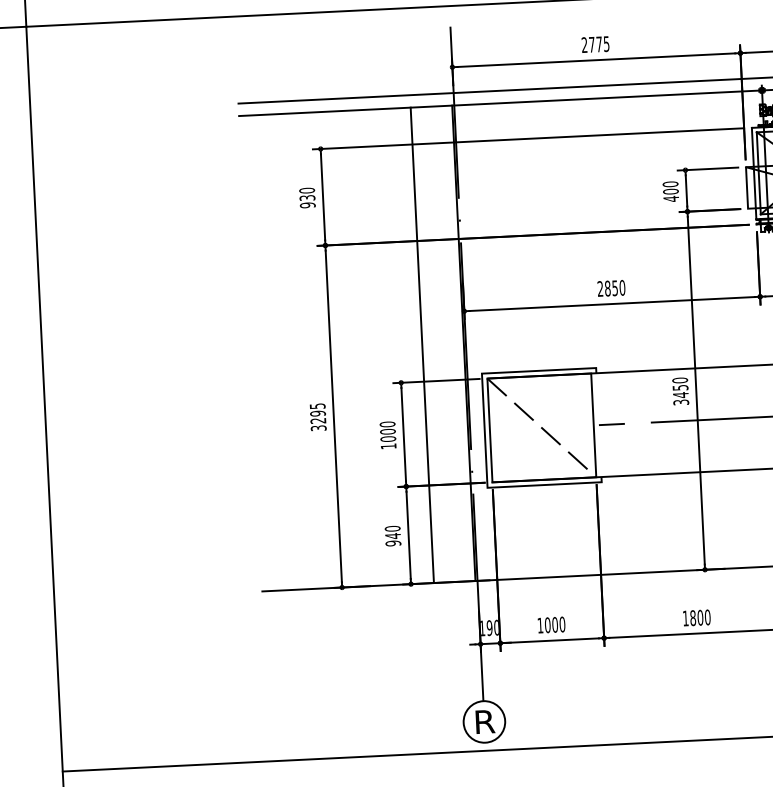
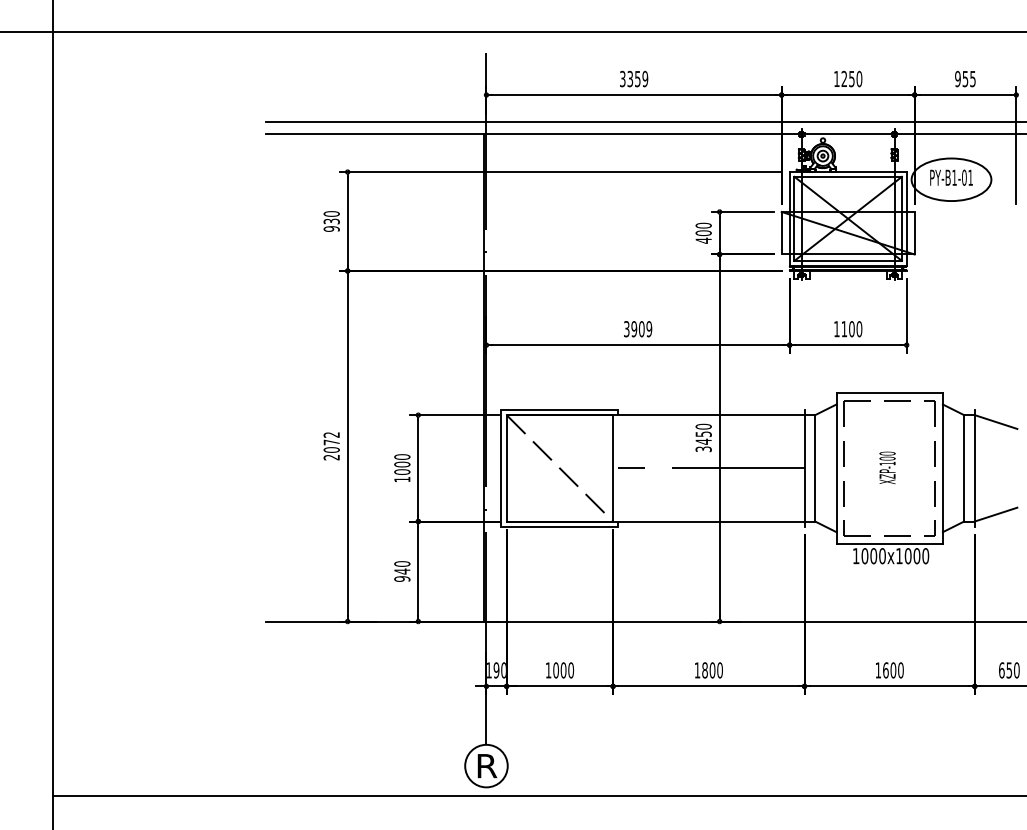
text: (596, 44) -> (634, 78), 2775 -> 3359
text: (611, 288) -> (638, 329), 2850 -> 3909
line: (422, 344) -> (441, 377), removed
text: (317, 417) -> (331, 446), 3295 -> 2072

